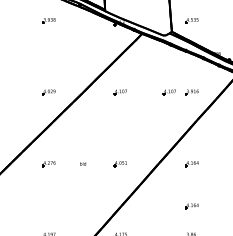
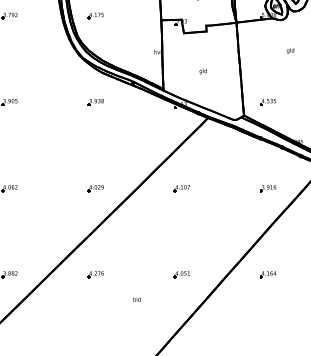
part: (169, 92) -> (240, 188), removed
text: (82, 163) -> (136, 299), moved
part: (192, 206) -> (268, 325), removed

